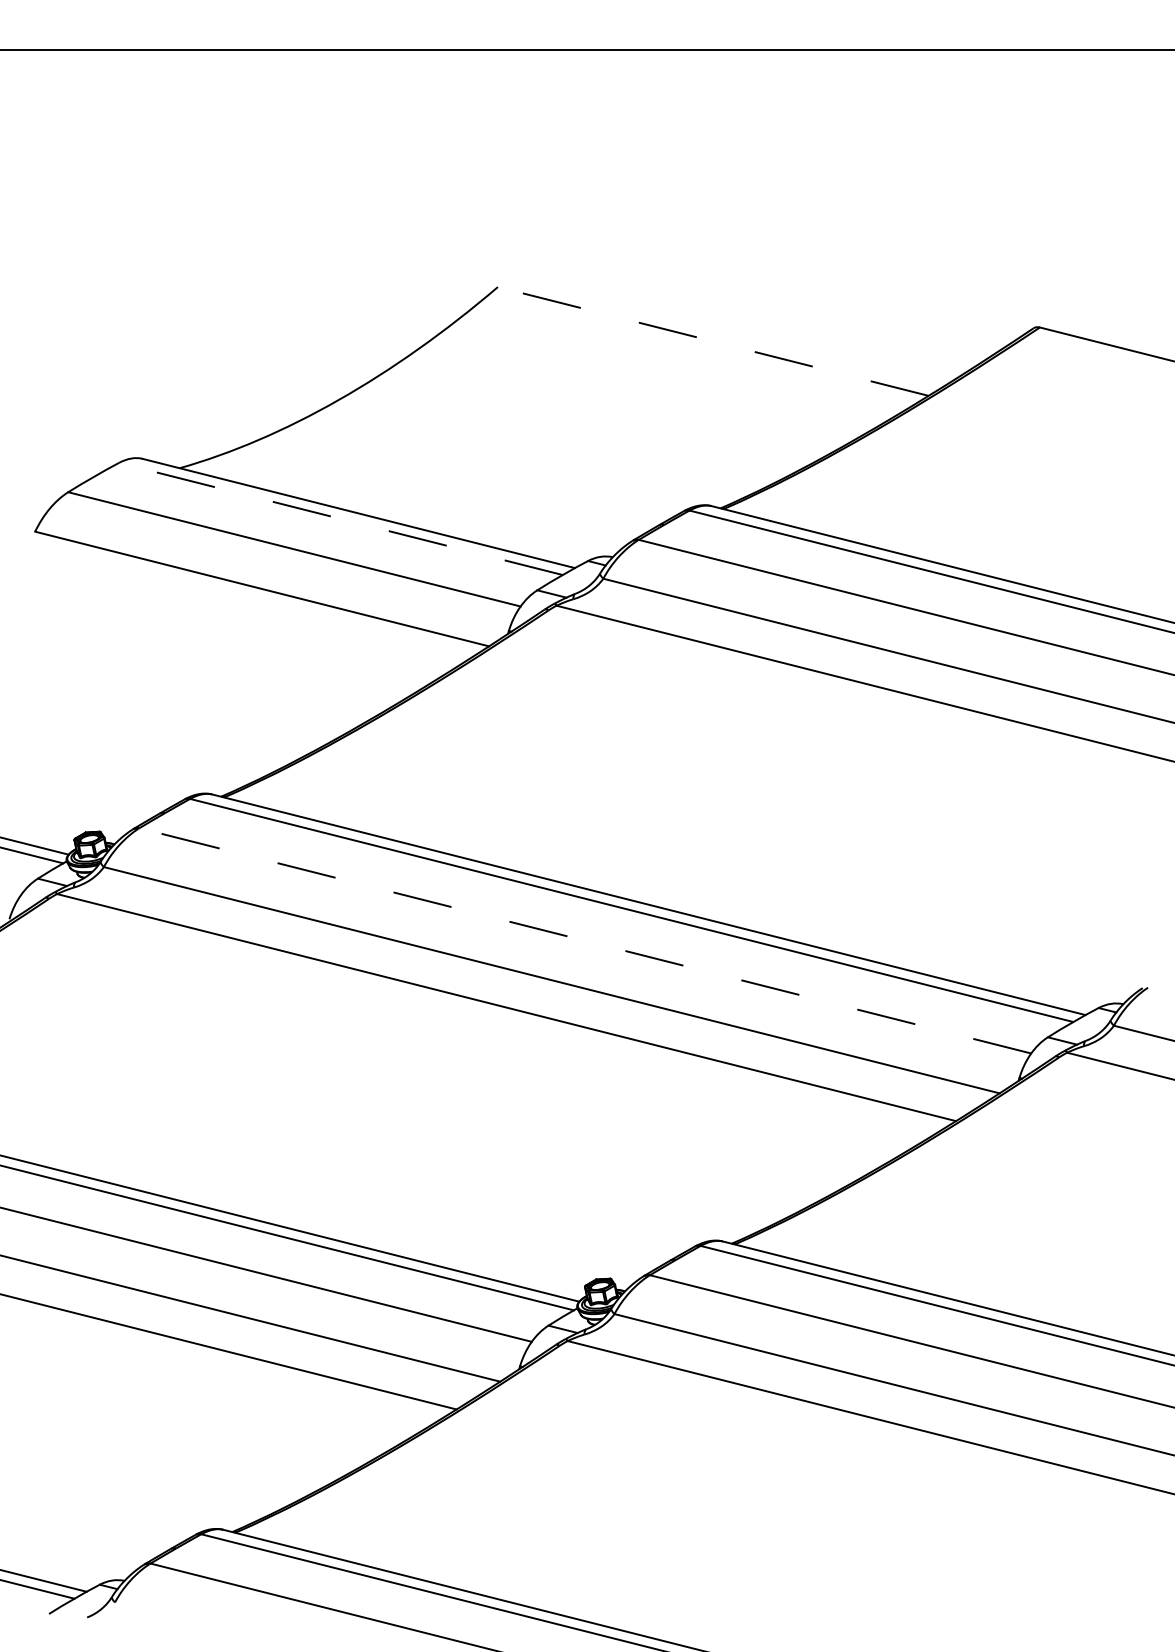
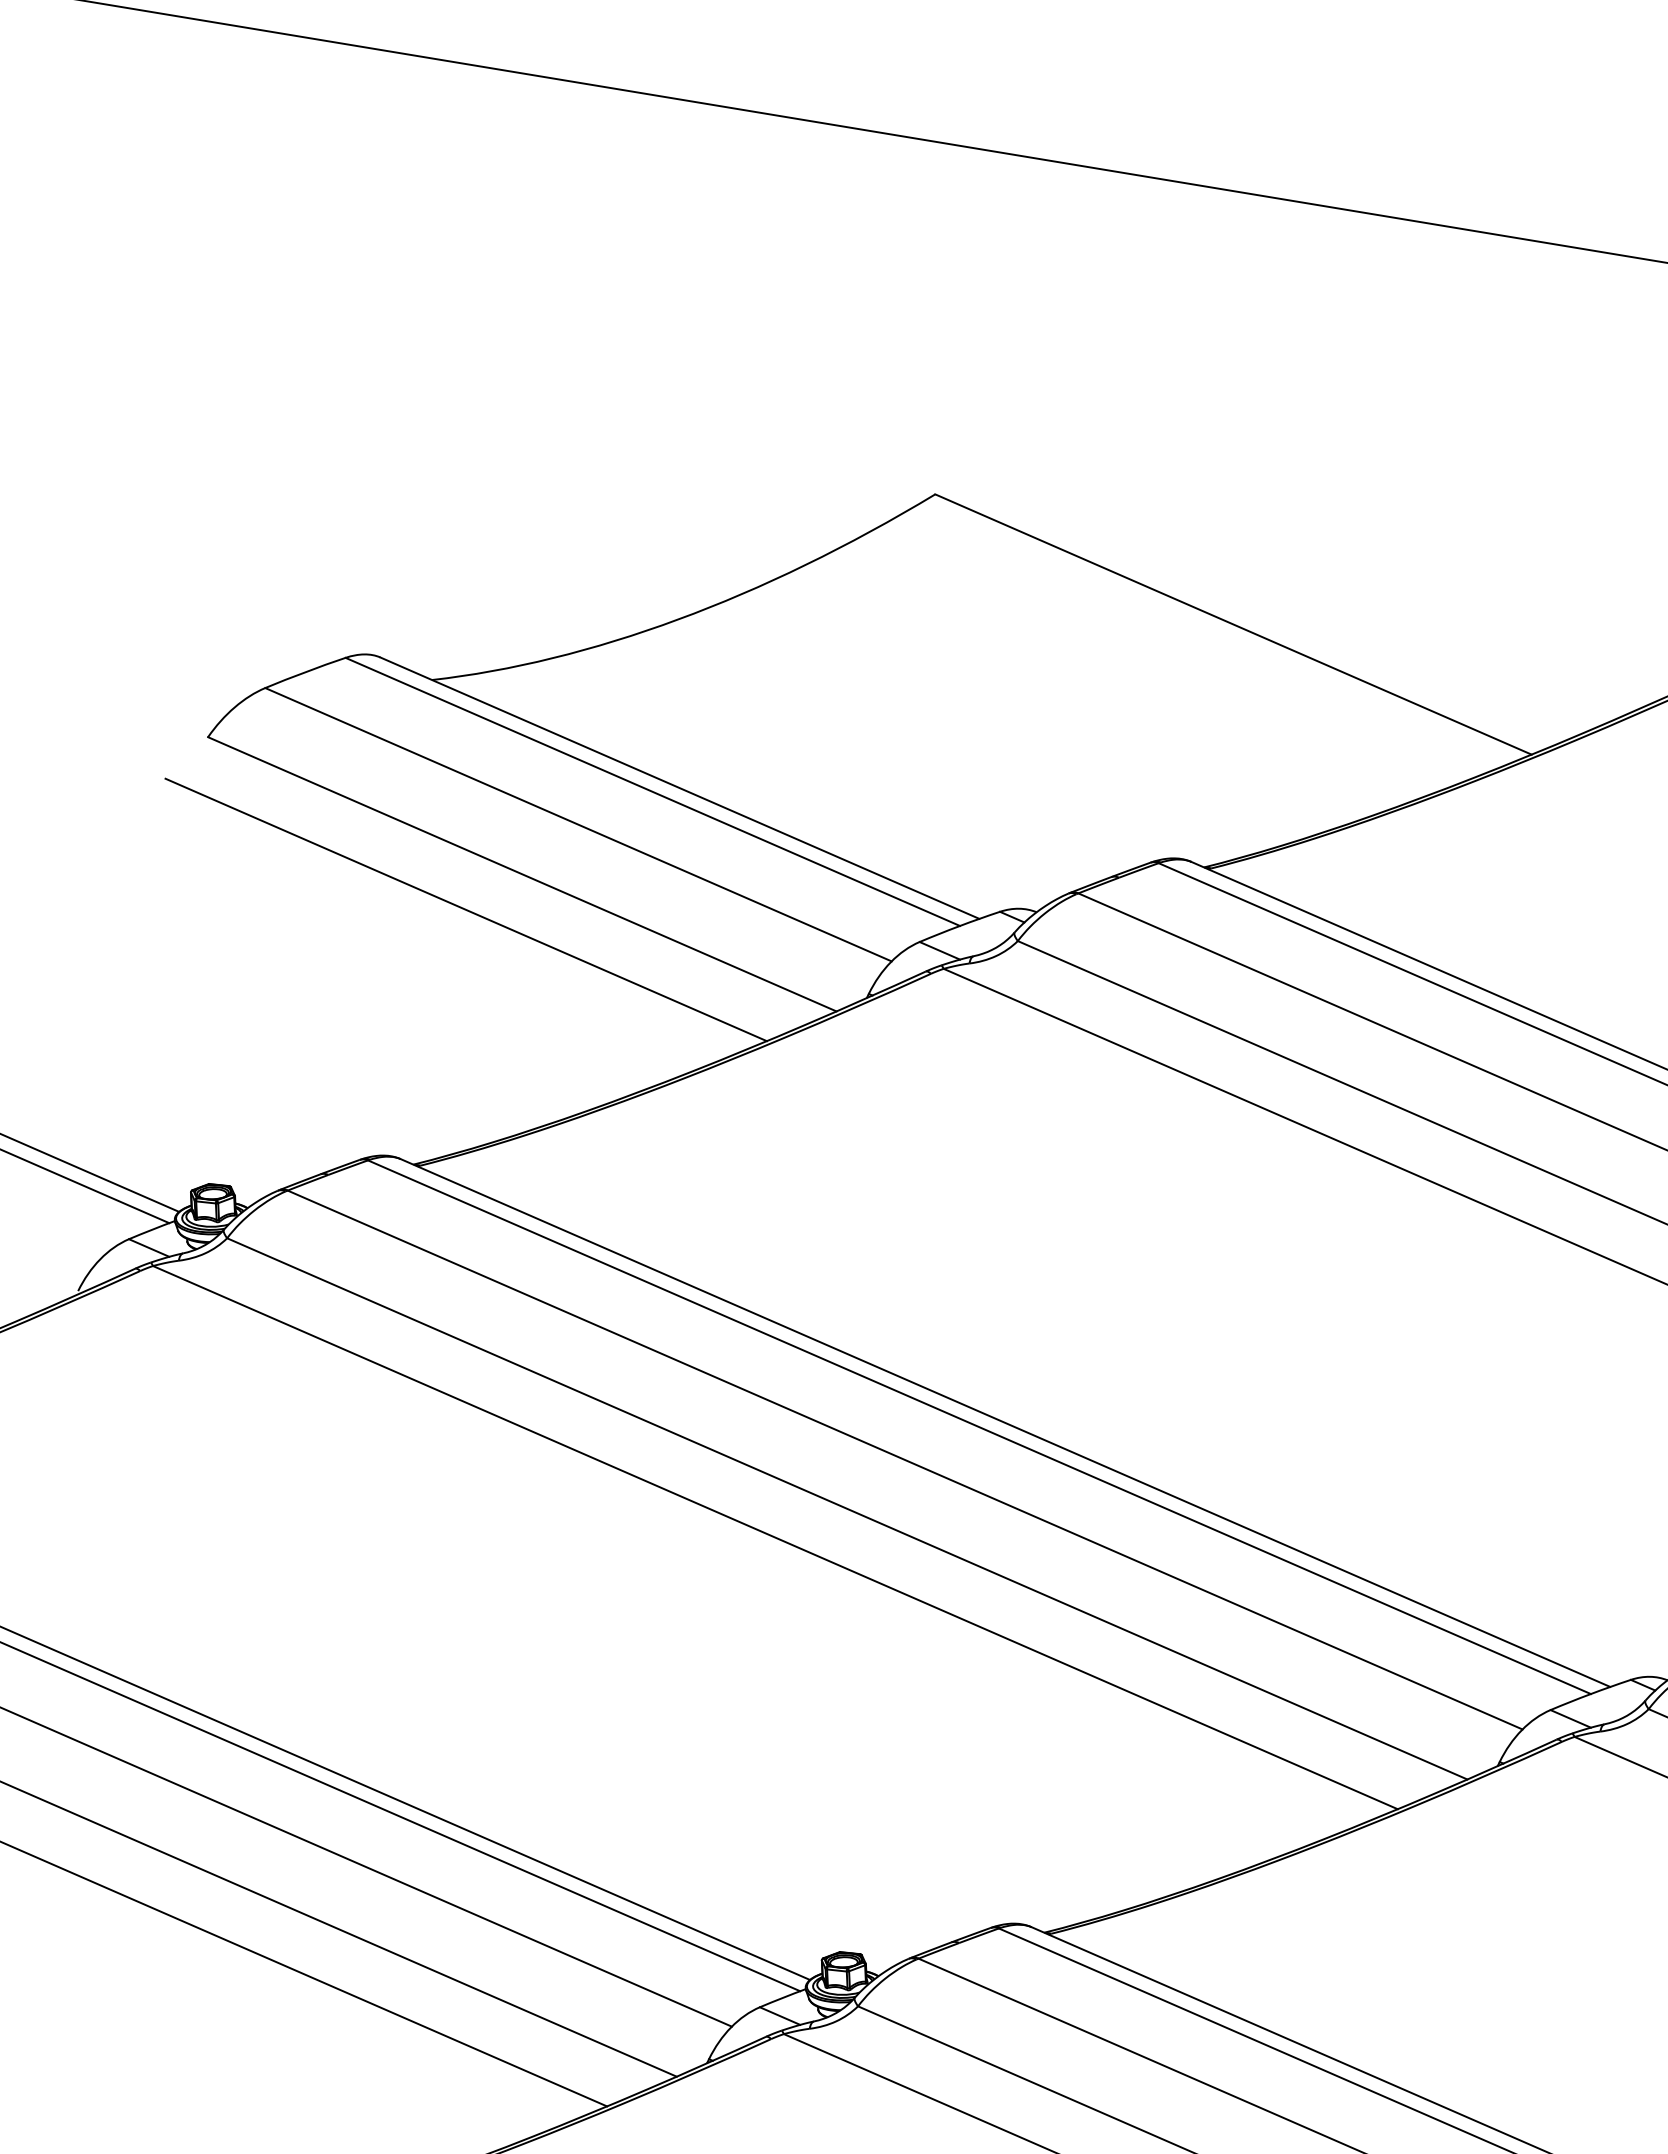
line: (712, 341) -> (1232, 624), dashed -> solid
line: (340, 518) -> (652, 791), dashed -> solid
line: (228, 619) -> (466, 910), added
line: (585, 940) -> (905, 1459), dashed -> solid

